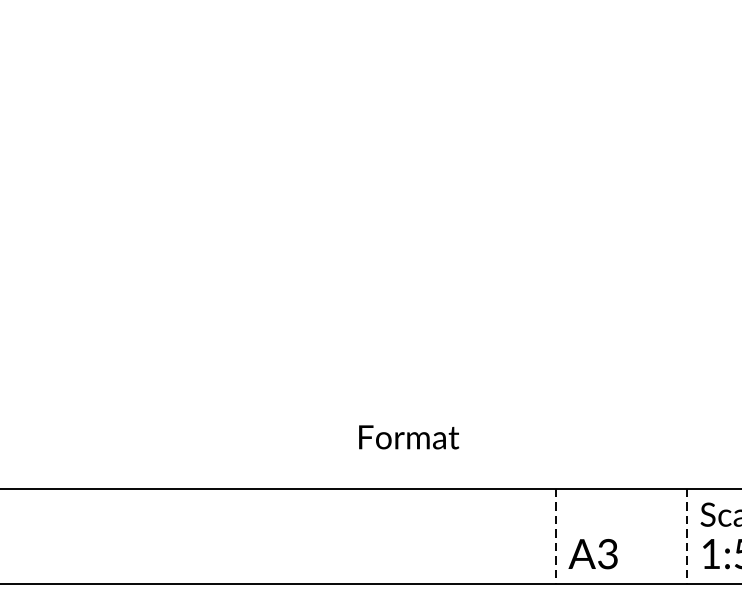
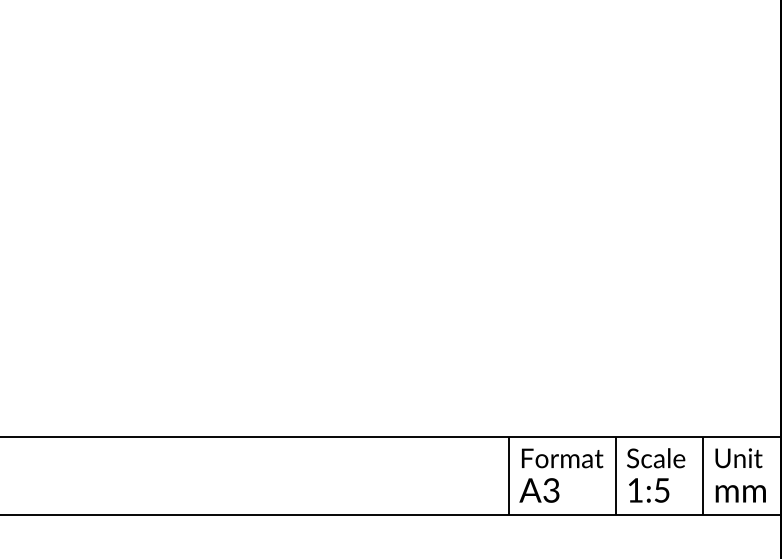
text: (408, 437) -> (562, 458), moved
line: (556, 536) -> (509, 476), dashed -> solid
line: (687, 536) -> (616, 476), dashed -> solid

